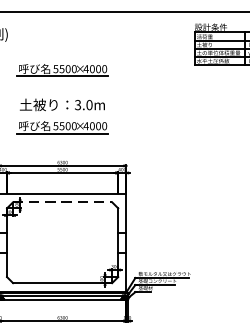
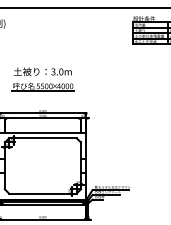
part: (62, 70) -> (42, 48), removed
line: (62, 202) -> (42, 138), dashed -> solid

